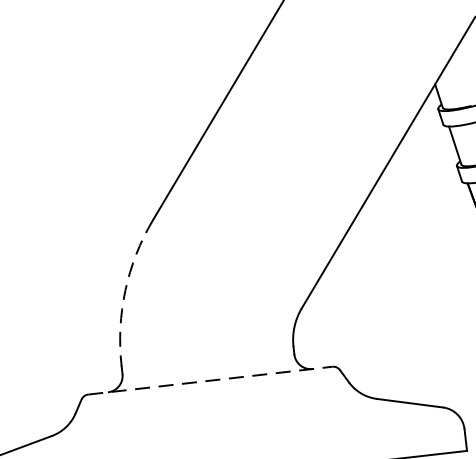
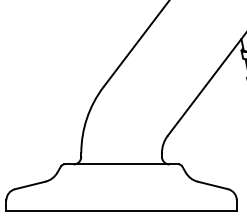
arc: (126, 290) -> (87, 118), dashed -> solid
line: (212, 380) -> (122, 164), dashed -> solid

